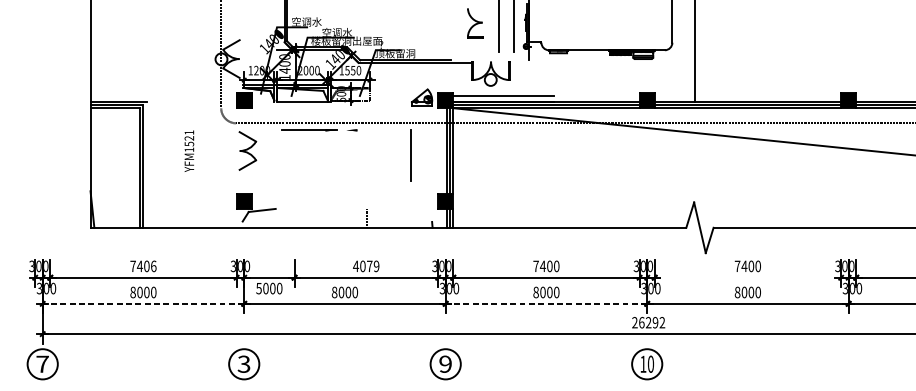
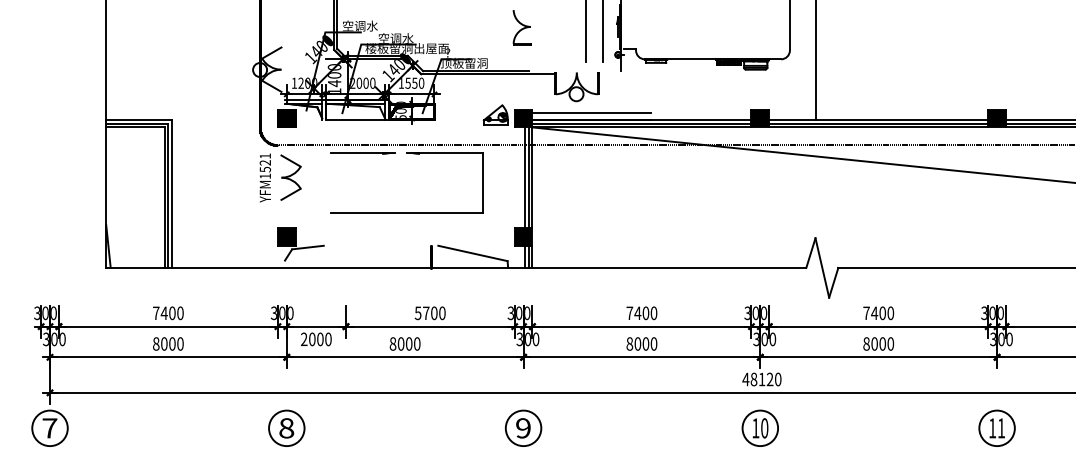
part: (474, 23) -> (521, 27), moved
line: (378, 130) -> (444, 153), added
text: (188, 150) -> (264, 177), moved
line: (146, 164) -> (171, 193), added
line: (346, 180) -> (406, 212), added
line: (402, 215) -> (472, 253), added
text: (153, 265) -> (180, 312), 7406 -> 7400
text: (365, 266) -> (429, 313), 4079 -> 5700
line: (747, 277) -> (878, 326), added
text: (258, 288) -> (303, 339), 5000 -> 2000
line: (142, 304) -> (167, 357), dashed -> solid
line: (546, 304) -> (641, 357), dashed -> solid
text: (648, 322) -> (761, 379), 26292 -> 48120
part: (848, 363) -> (996, 427), added
text: (243, 364) -> (286, 428), 3 -> 8

